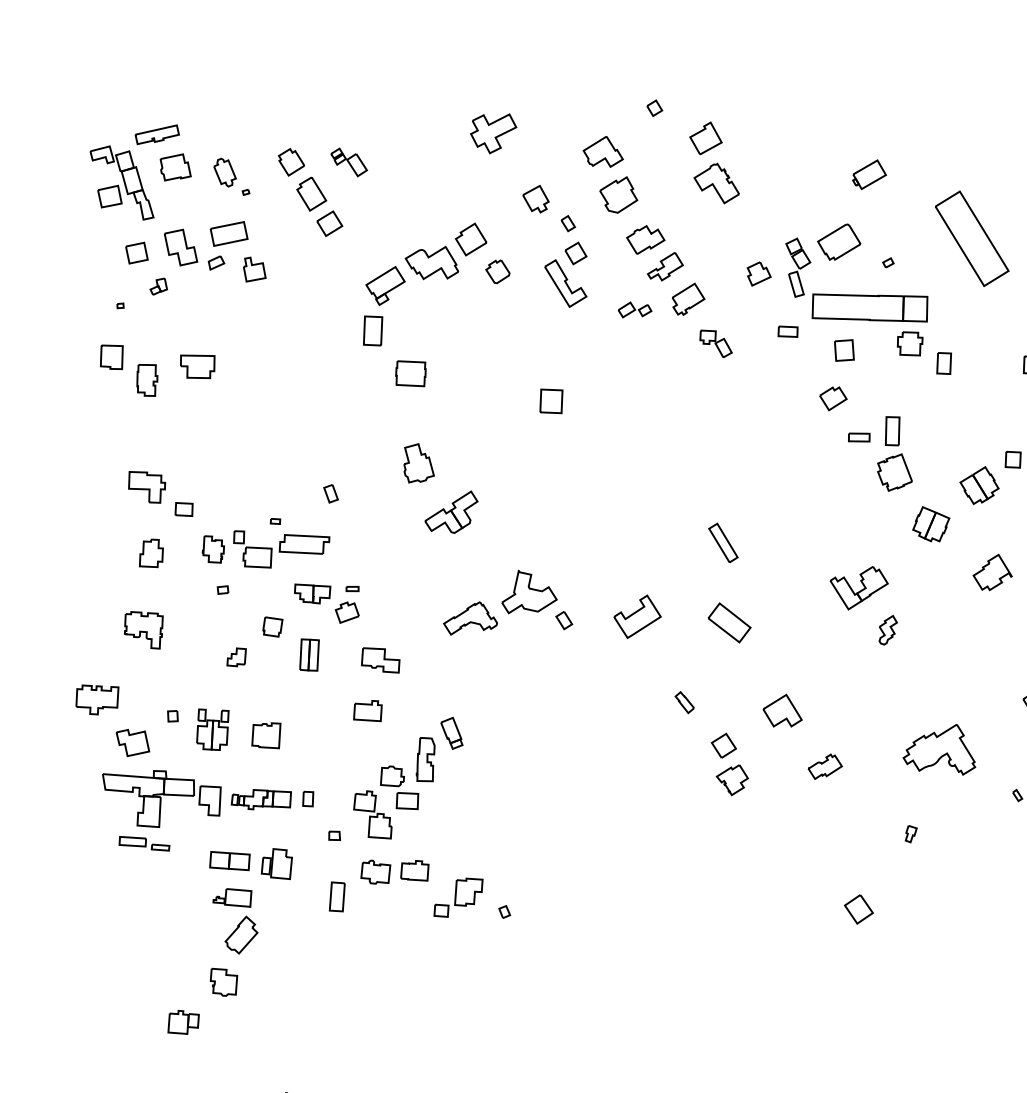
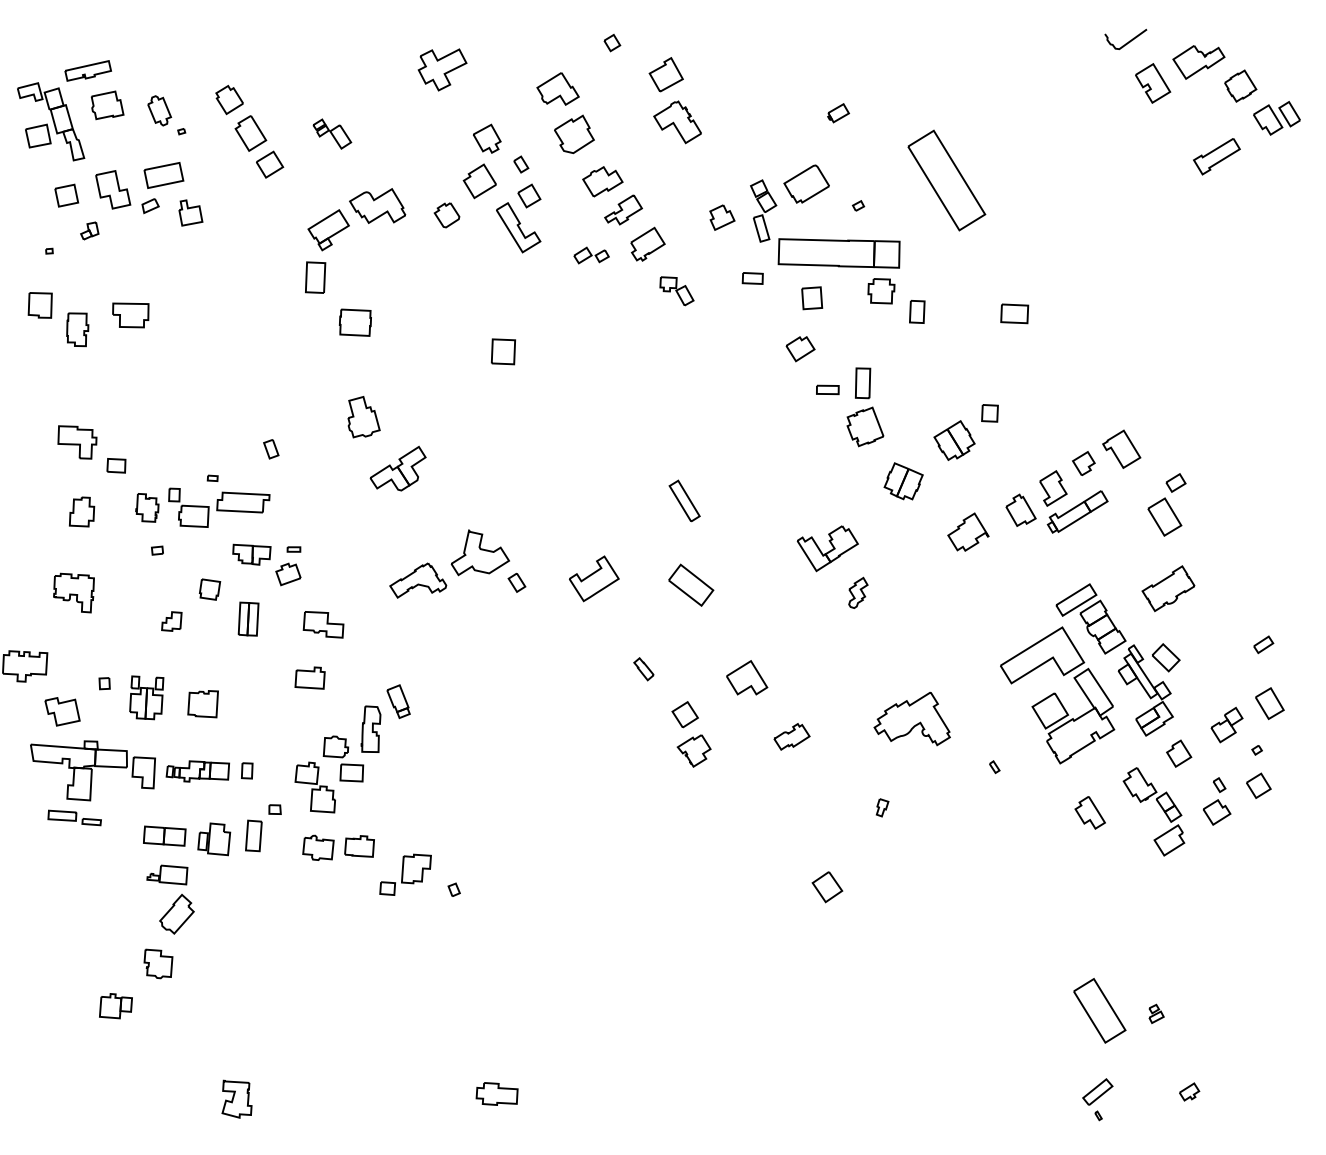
part: (349, 161) -> (332, 133), moved
part: (869, 175) -> (838, 113), size x0.6
part: (470, 239) -> (479, 181), moved
part: (336, 896) -> (253, 835), moved

